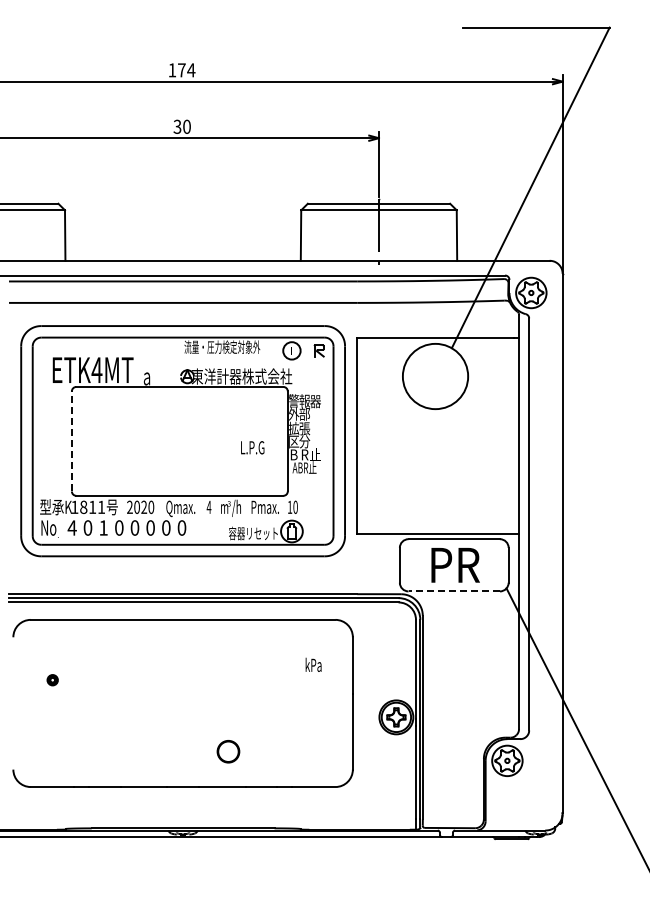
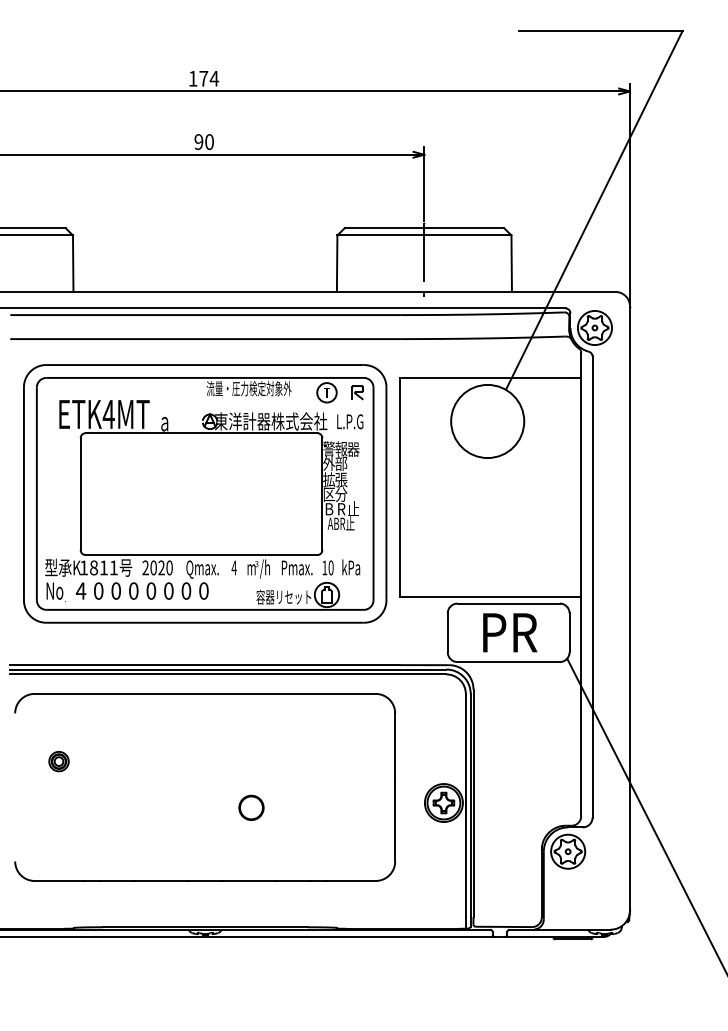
text: (177, 126) -> (198, 141), 30 -> 90
line: (71, 440) -> (80, 493), dashed -> solid
text: (252, 447) -> (350, 421), moved
text: (103, 527) -> (116, 590), 1 -> 0
line: (454, 591) -> (508, 662), dashed -> solid
text: (313, 664) -> (351, 566), moved
part: (52, 679) -> (58, 760), size x1.67
part: (228, 751) -> (251, 807), moved

